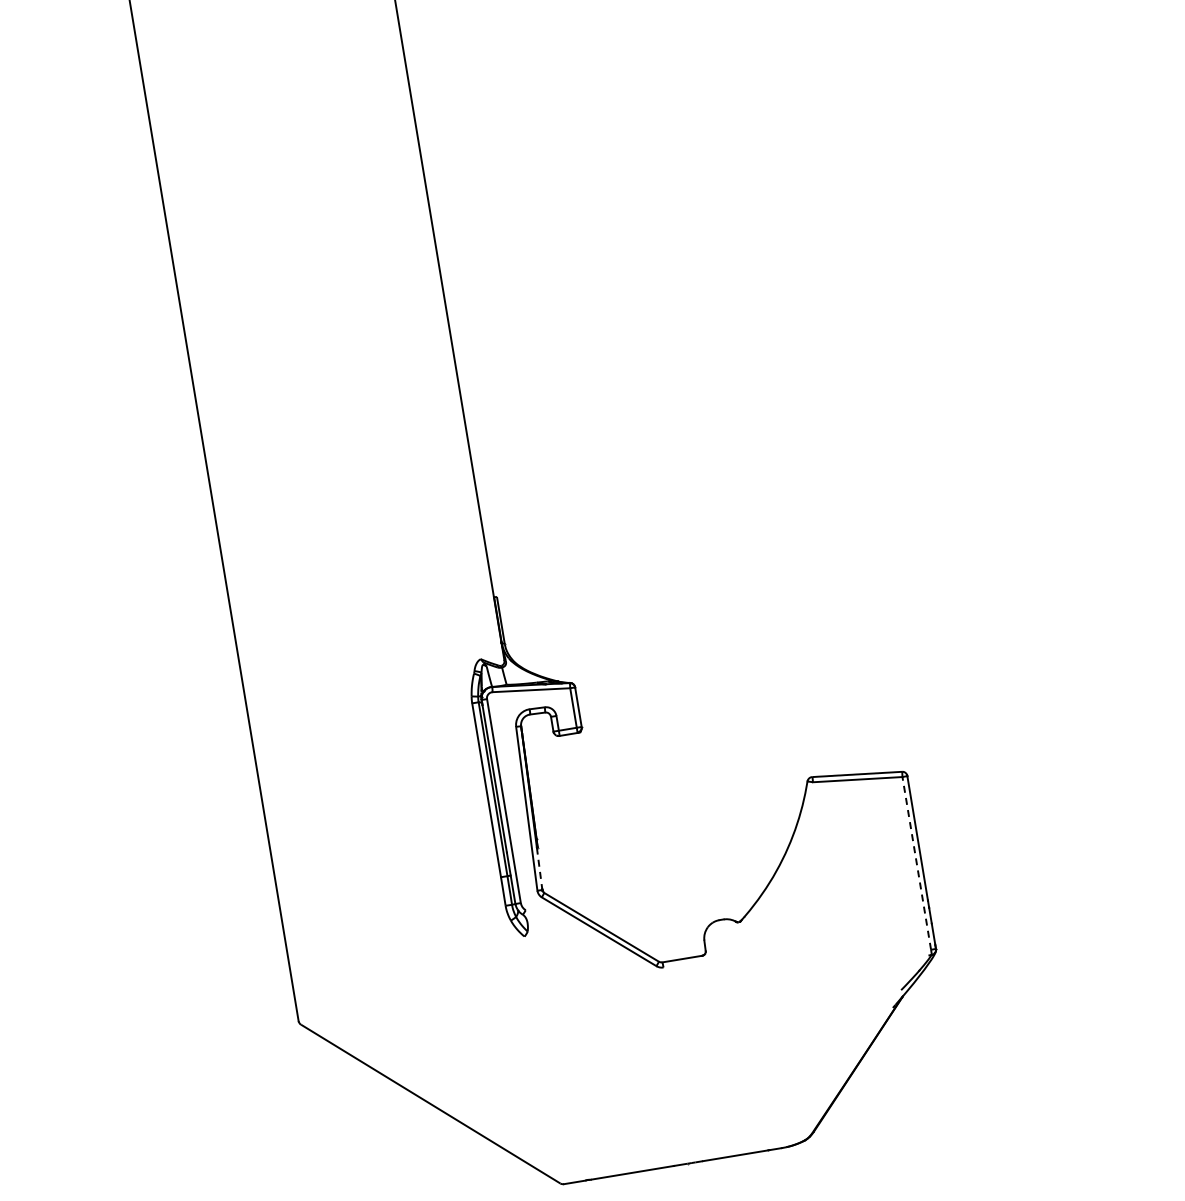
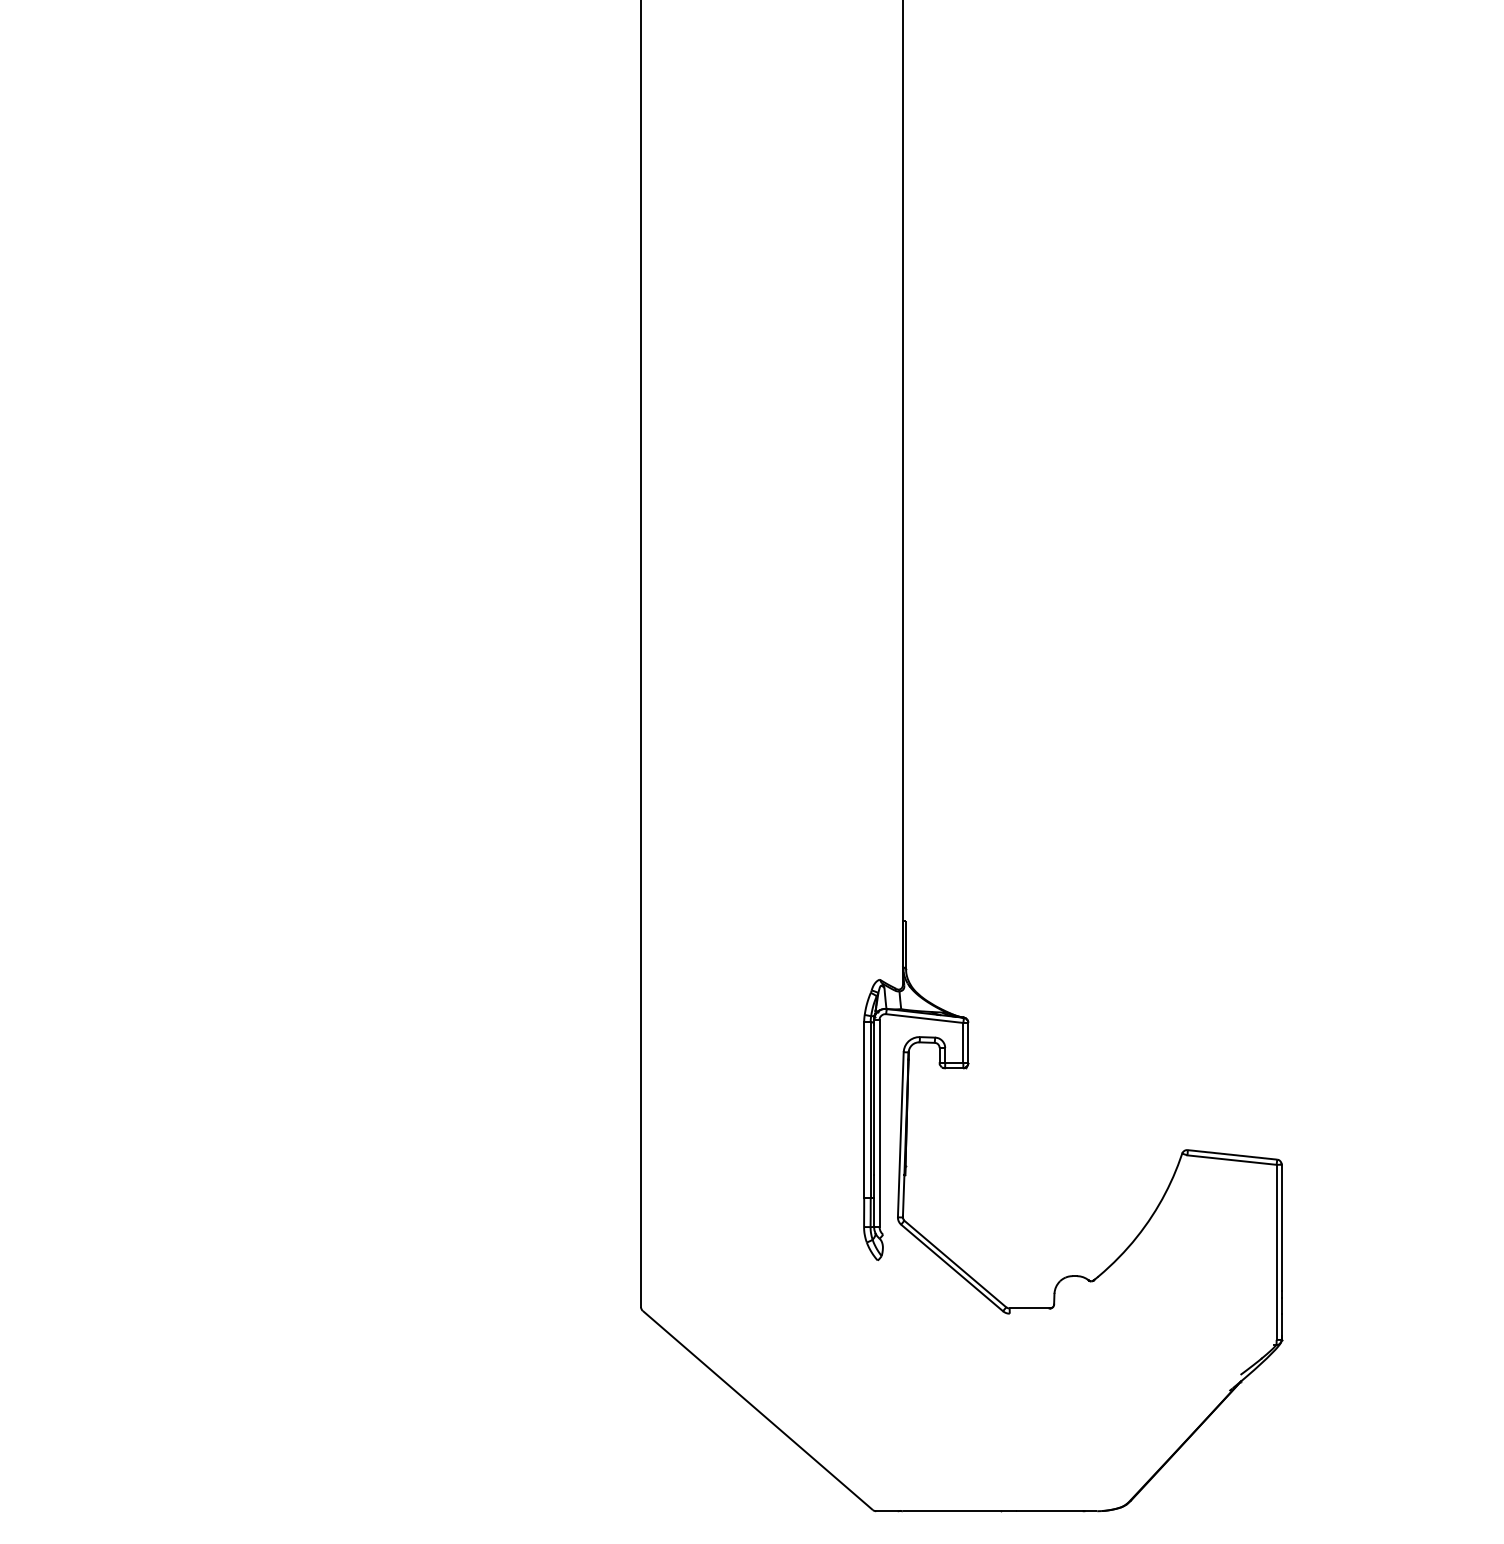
line: (916, 863) -> (1276, 1252), dashed -> solid
line: (539, 868) -> (903, 1195), dashed -> solid

